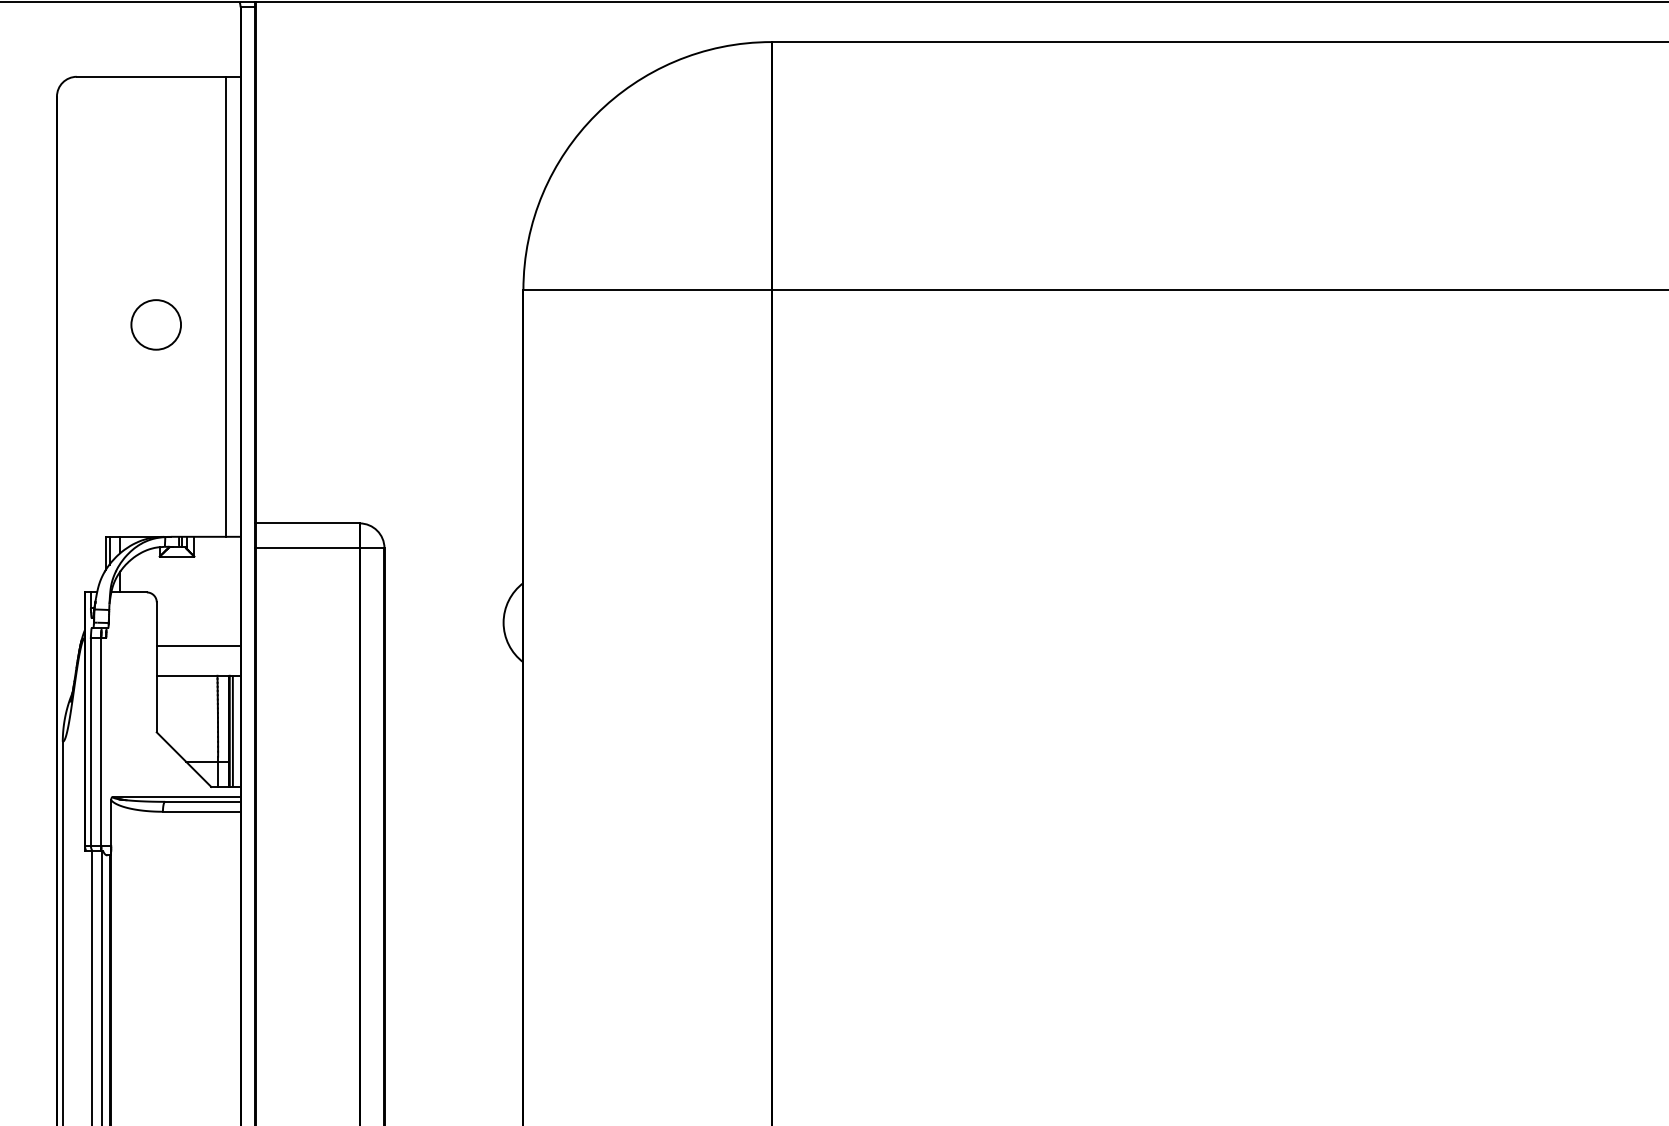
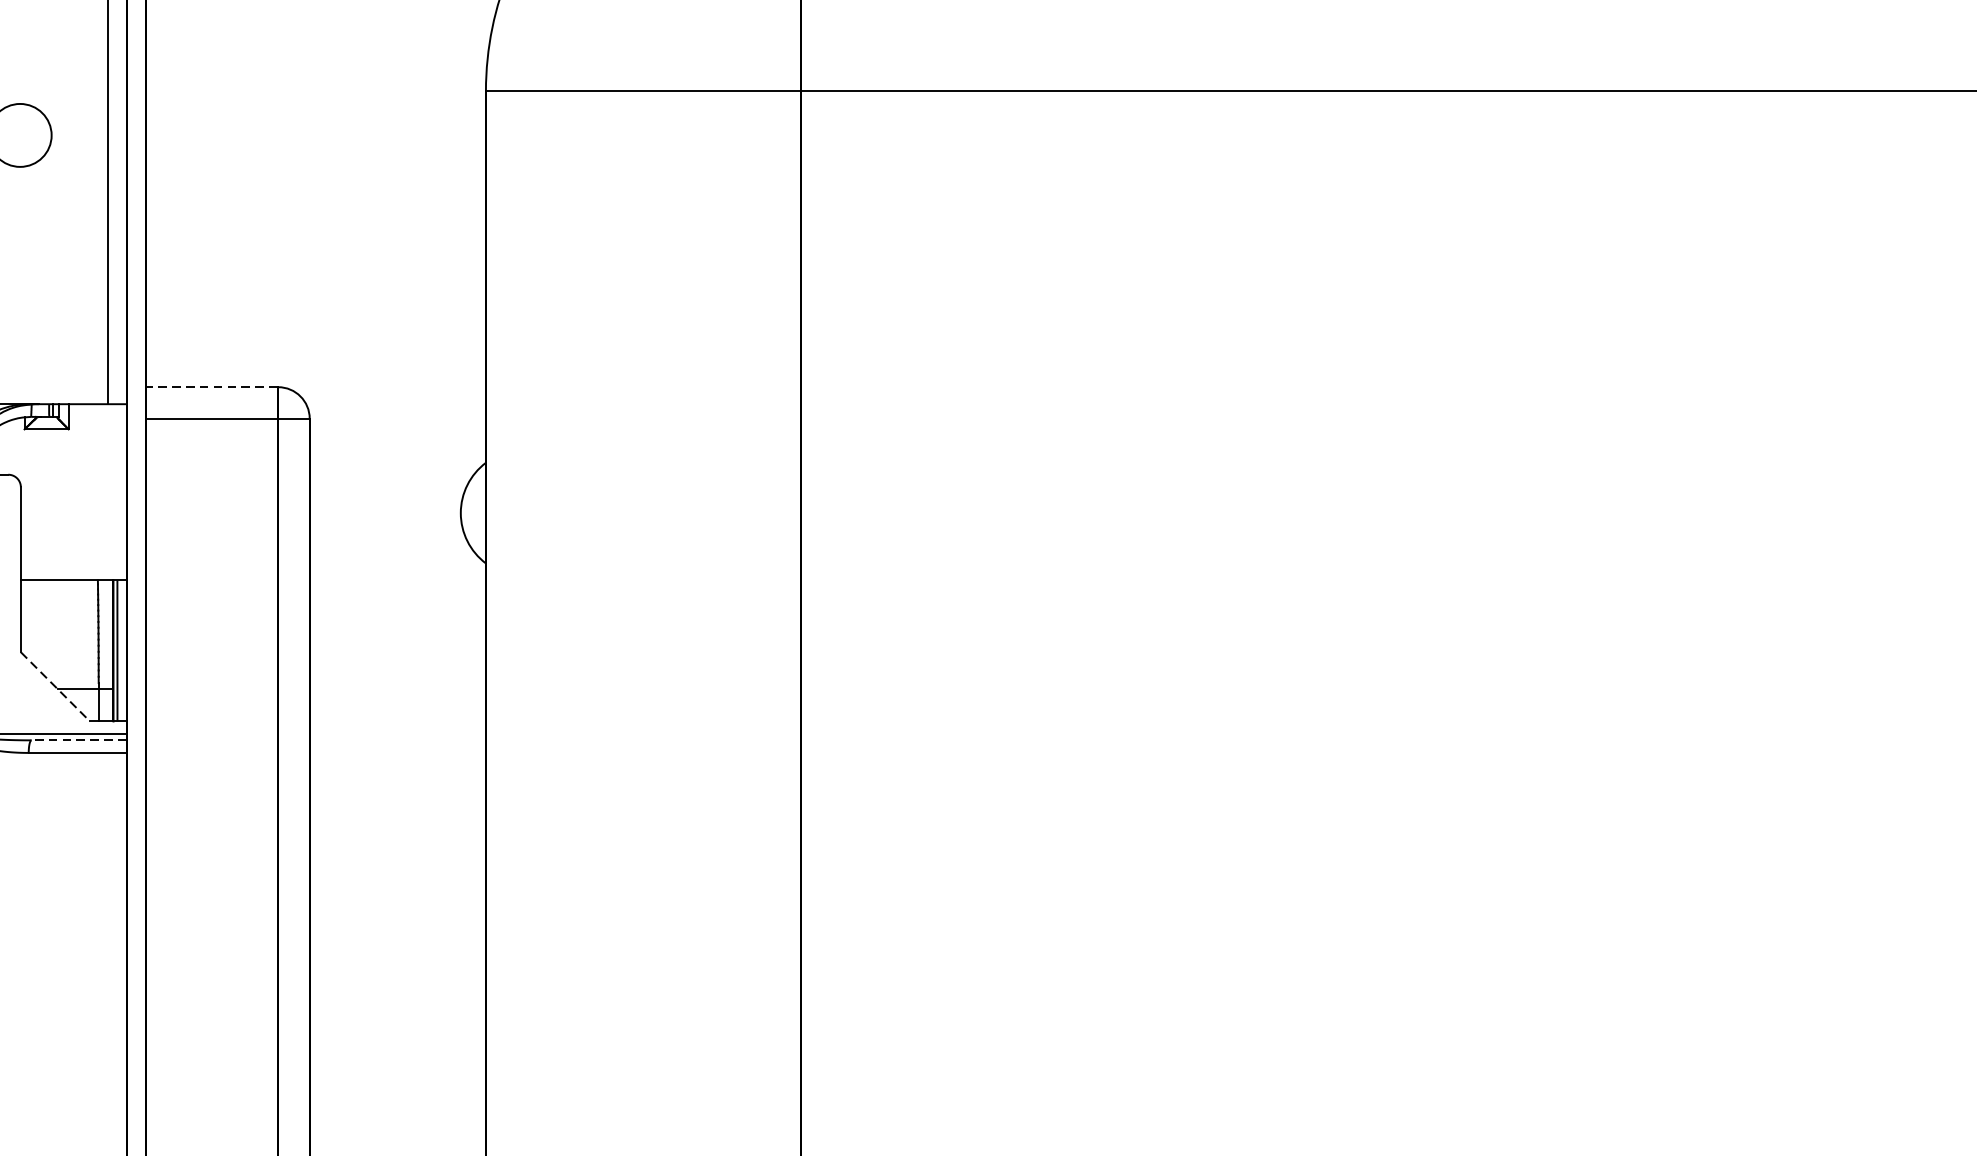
line: (307, 523) -> (212, 387), solid -> dashed
line: (198, 646) -> (73, 543), removed
line: (184, 759) -> (56, 686), solid -> dashed
line: (202, 801) -> (78, 739), solid -> dashed

